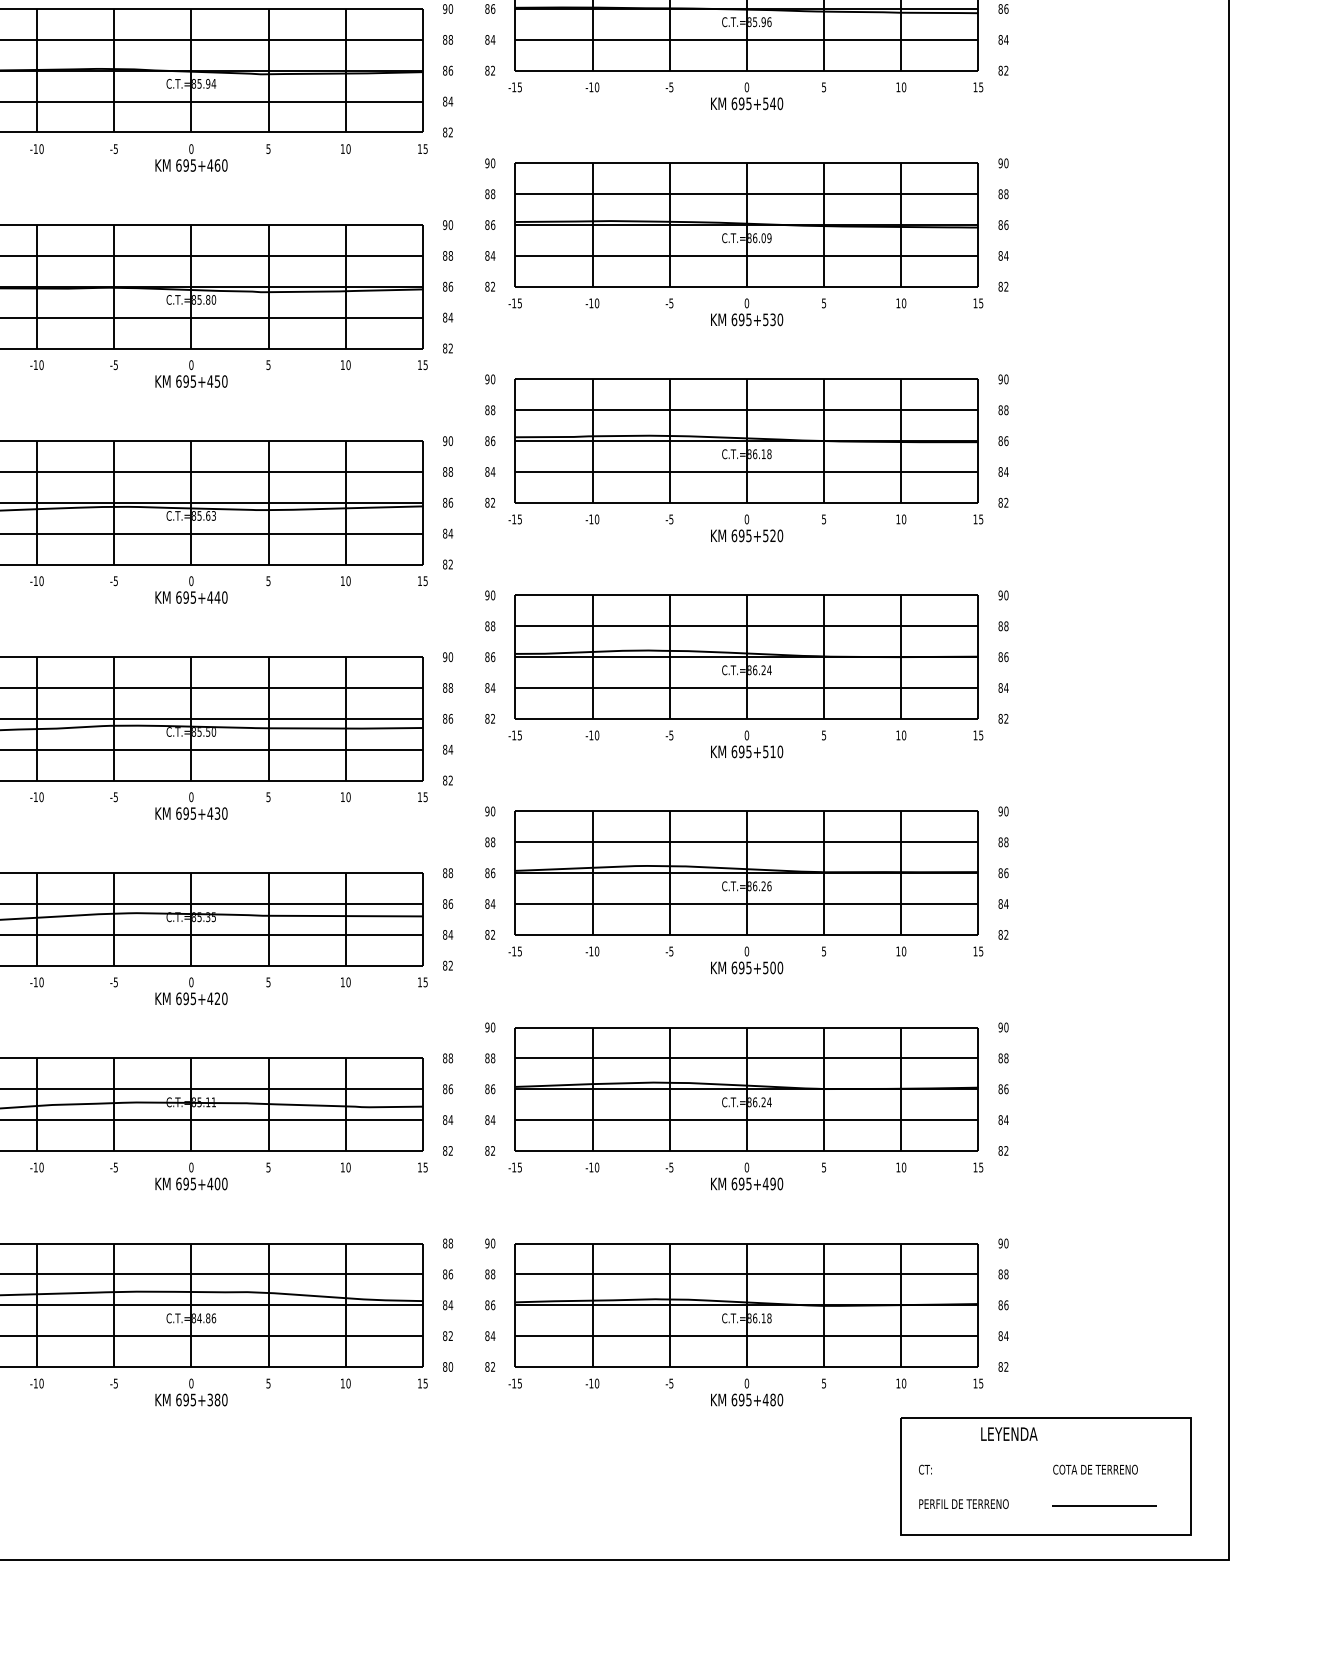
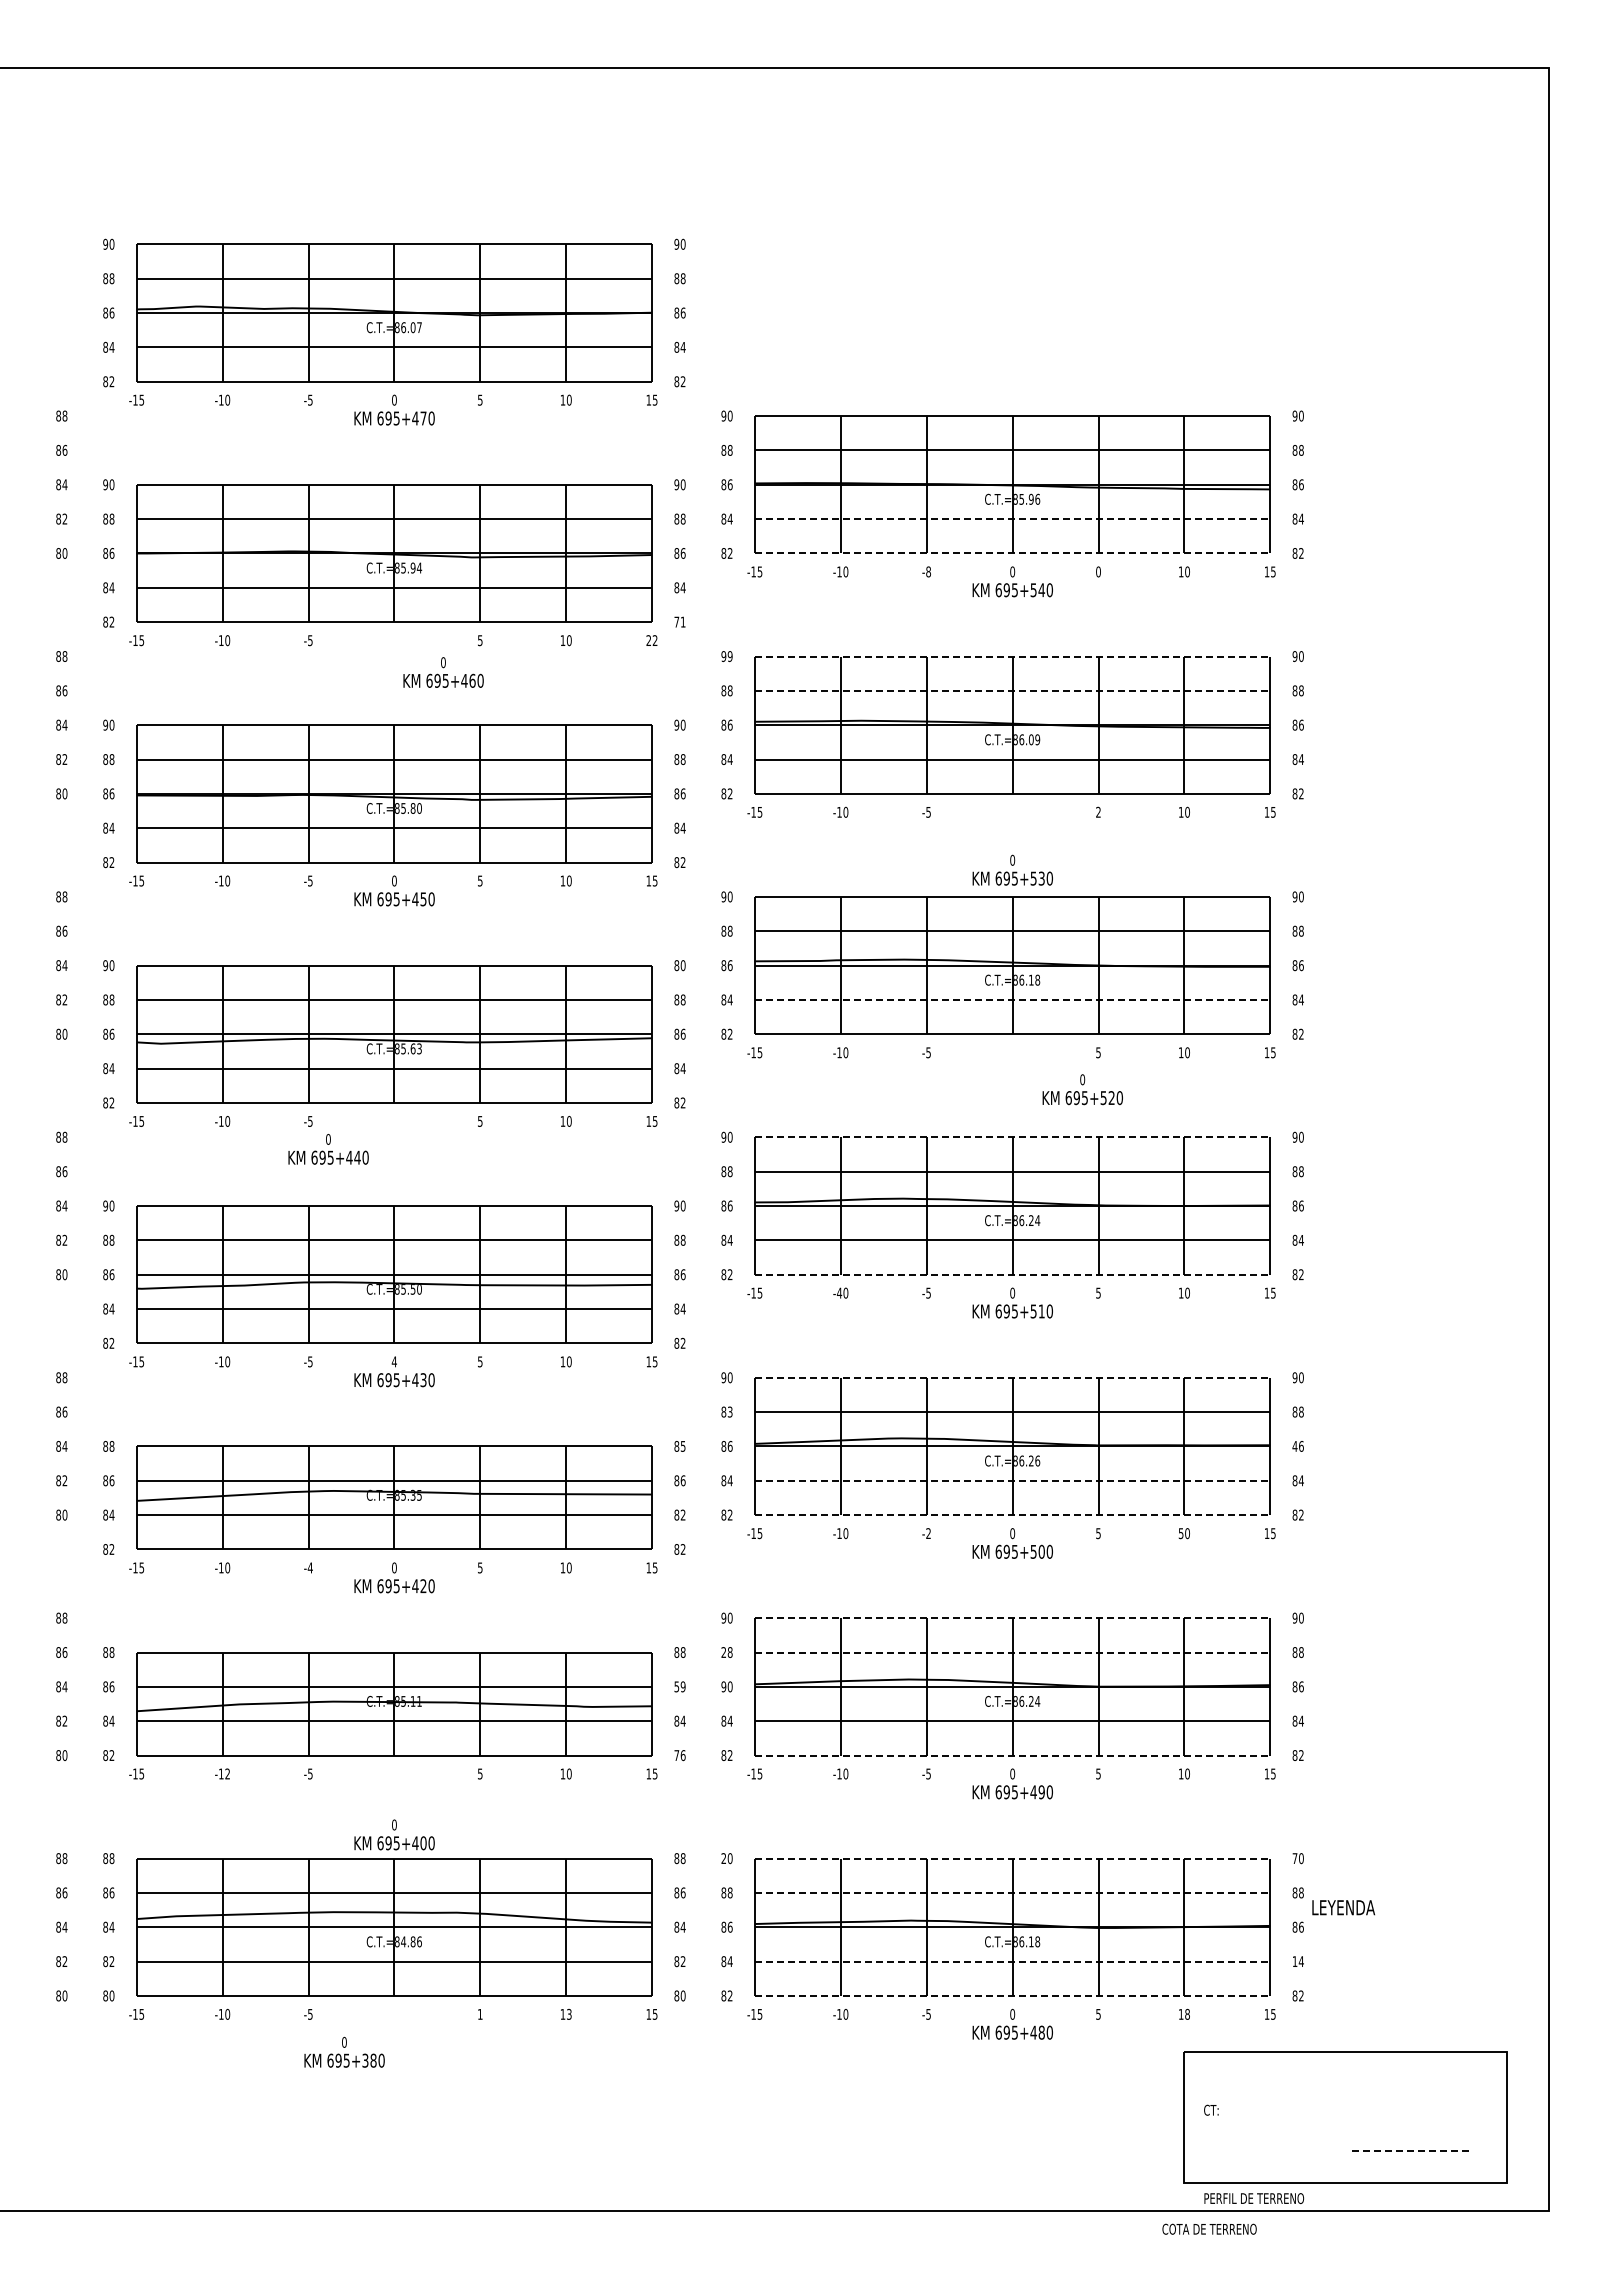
line: (746, 40) -> (1012, 519), solid -> dashed
line: (746, 70) -> (1012, 553), solid -> dashed
text: (671, 86) -> (928, 571), -5 -> -8
text: (824, 86) -> (1098, 571), 5 -> 0
text: (447, 131) -> (679, 621), 82 -> 71
text: (422, 148) -> (651, 640), 15 -> 22
text: (191, 157) -> (443, 672), moved
text: (492, 163) -> (729, 656), 90 -> 99
line: (746, 163) -> (1012, 656), solid -> dashed
line: (746, 193) -> (1012, 690), solid -> dashed
text: (824, 302) -> (1098, 811), 5 -> 2
text: (746, 311) -> (1012, 869), moved
text: (444, 441) -> (676, 965), 90 -> 80
line: (746, 471) -> (1012, 999), solid -> dashed
text: (746, 528) -> (1082, 1089), moved
text: (191, 590) -> (328, 1149), moved
line: (746, 595) -> (1012, 1137), solid -> dashed
line: (746, 718) -> (1012, 1274), solid -> dashed
text: (591, 734) -> (839, 1292), -10 -> -40
text: (190, 796) -> (393, 1361), 0 -> 4
line: (746, 811) -> (1012, 1377), solid -> dashed
text: (492, 841) -> (729, 1411), 88 -> 83
text: (450, 873) -> (682, 1446), 88 -> 85
text: (1000, 873) -> (1294, 1446), 86 -> 46
line: (746, 903) -> (1012, 1480), solid -> dashed
text: (450, 934) -> (682, 1514), 84 -> 82
line: (746, 935) -> (1012, 1515), solid -> dashed
text: (671, 951) -> (928, 1533), -5 -> -2
text: (897, 951) -> (1180, 1533), 10 -> 50
text: (115, 981) -> (309, 1567), -5 -> -4
line: (746, 1027) -> (1012, 1618), solid -> dashed
text: (487, 1058) -> (723, 1652), 88 -> 28
line: (746, 1058) -> (1012, 1652), solid -> dashed
text: (447, 1088) -> (679, 1686), 86 -> 59
text: (489, 1088) -> (726, 1686), 86 -> 90
text: (447, 1150) -> (679, 1755), 82 -> 76
line: (746, 1150) -> (1012, 1755), solid -> dashed
text: (41, 1167) -> (227, 1773), -10 -> -12
text: (191, 1176) -> (394, 1834), moved
text: (487, 1243) -> (723, 1858), 90 -> 20
line: (746, 1243) -> (1012, 1858), solid -> dashed
text: (1000, 1243) -> (1294, 1858), 90 -> 70
line: (746, 1274) -> (1012, 1892), solid -> dashed
line: (746, 1336) -> (1012, 1961), solid -> dashed
text: (1000, 1336) -> (1294, 1961), 84 -> 14
line: (746, 1366) -> (1012, 1995), solid -> dashed
text: (268, 1383) -> (480, 2014), 5 -> 1
text: (347, 1383) -> (568, 2014), 10 -> 13
text: (904, 1383) -> (1187, 2014), 10 -> 18
text: (191, 1391) -> (344, 2051), moved
text: (1009, 1433) -> (1343, 1907), moved
text: (1095, 1469) -> (1209, 2228), moved
text: (964, 1504) -> (1254, 2198), moved
line: (1105, 1506) -> (1411, 2151), solid -> dashed

